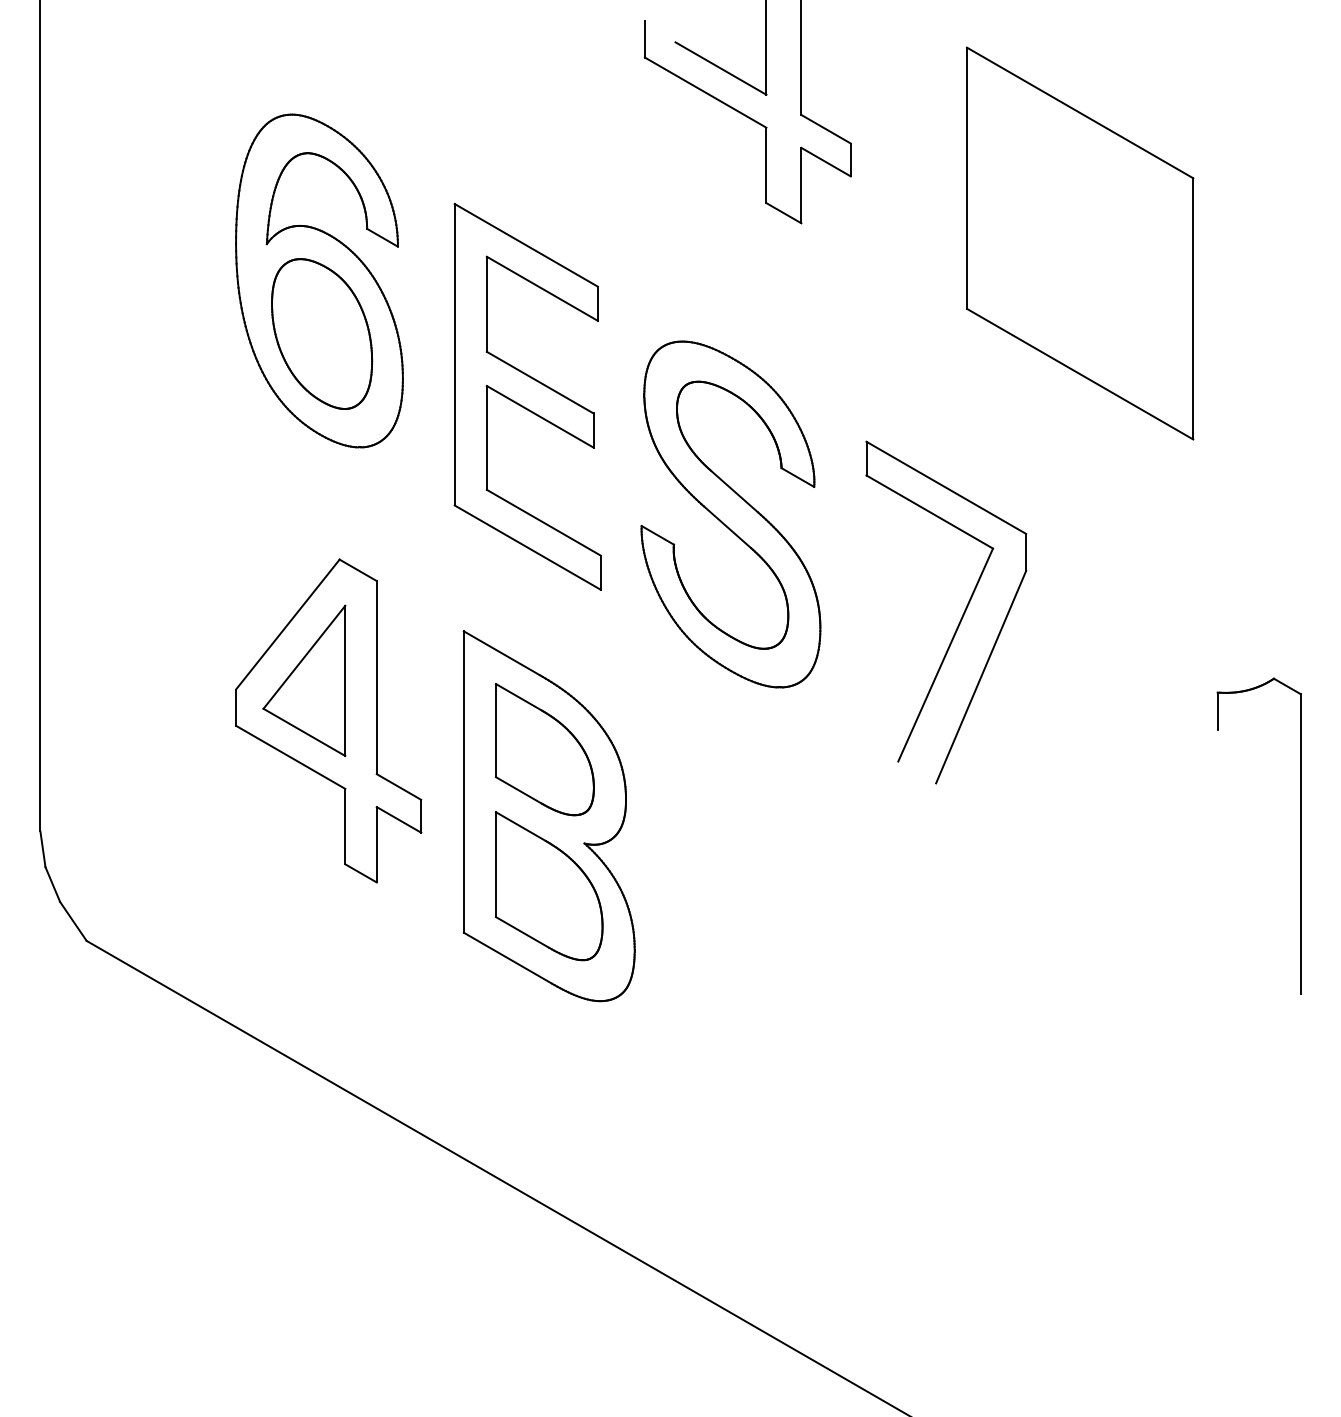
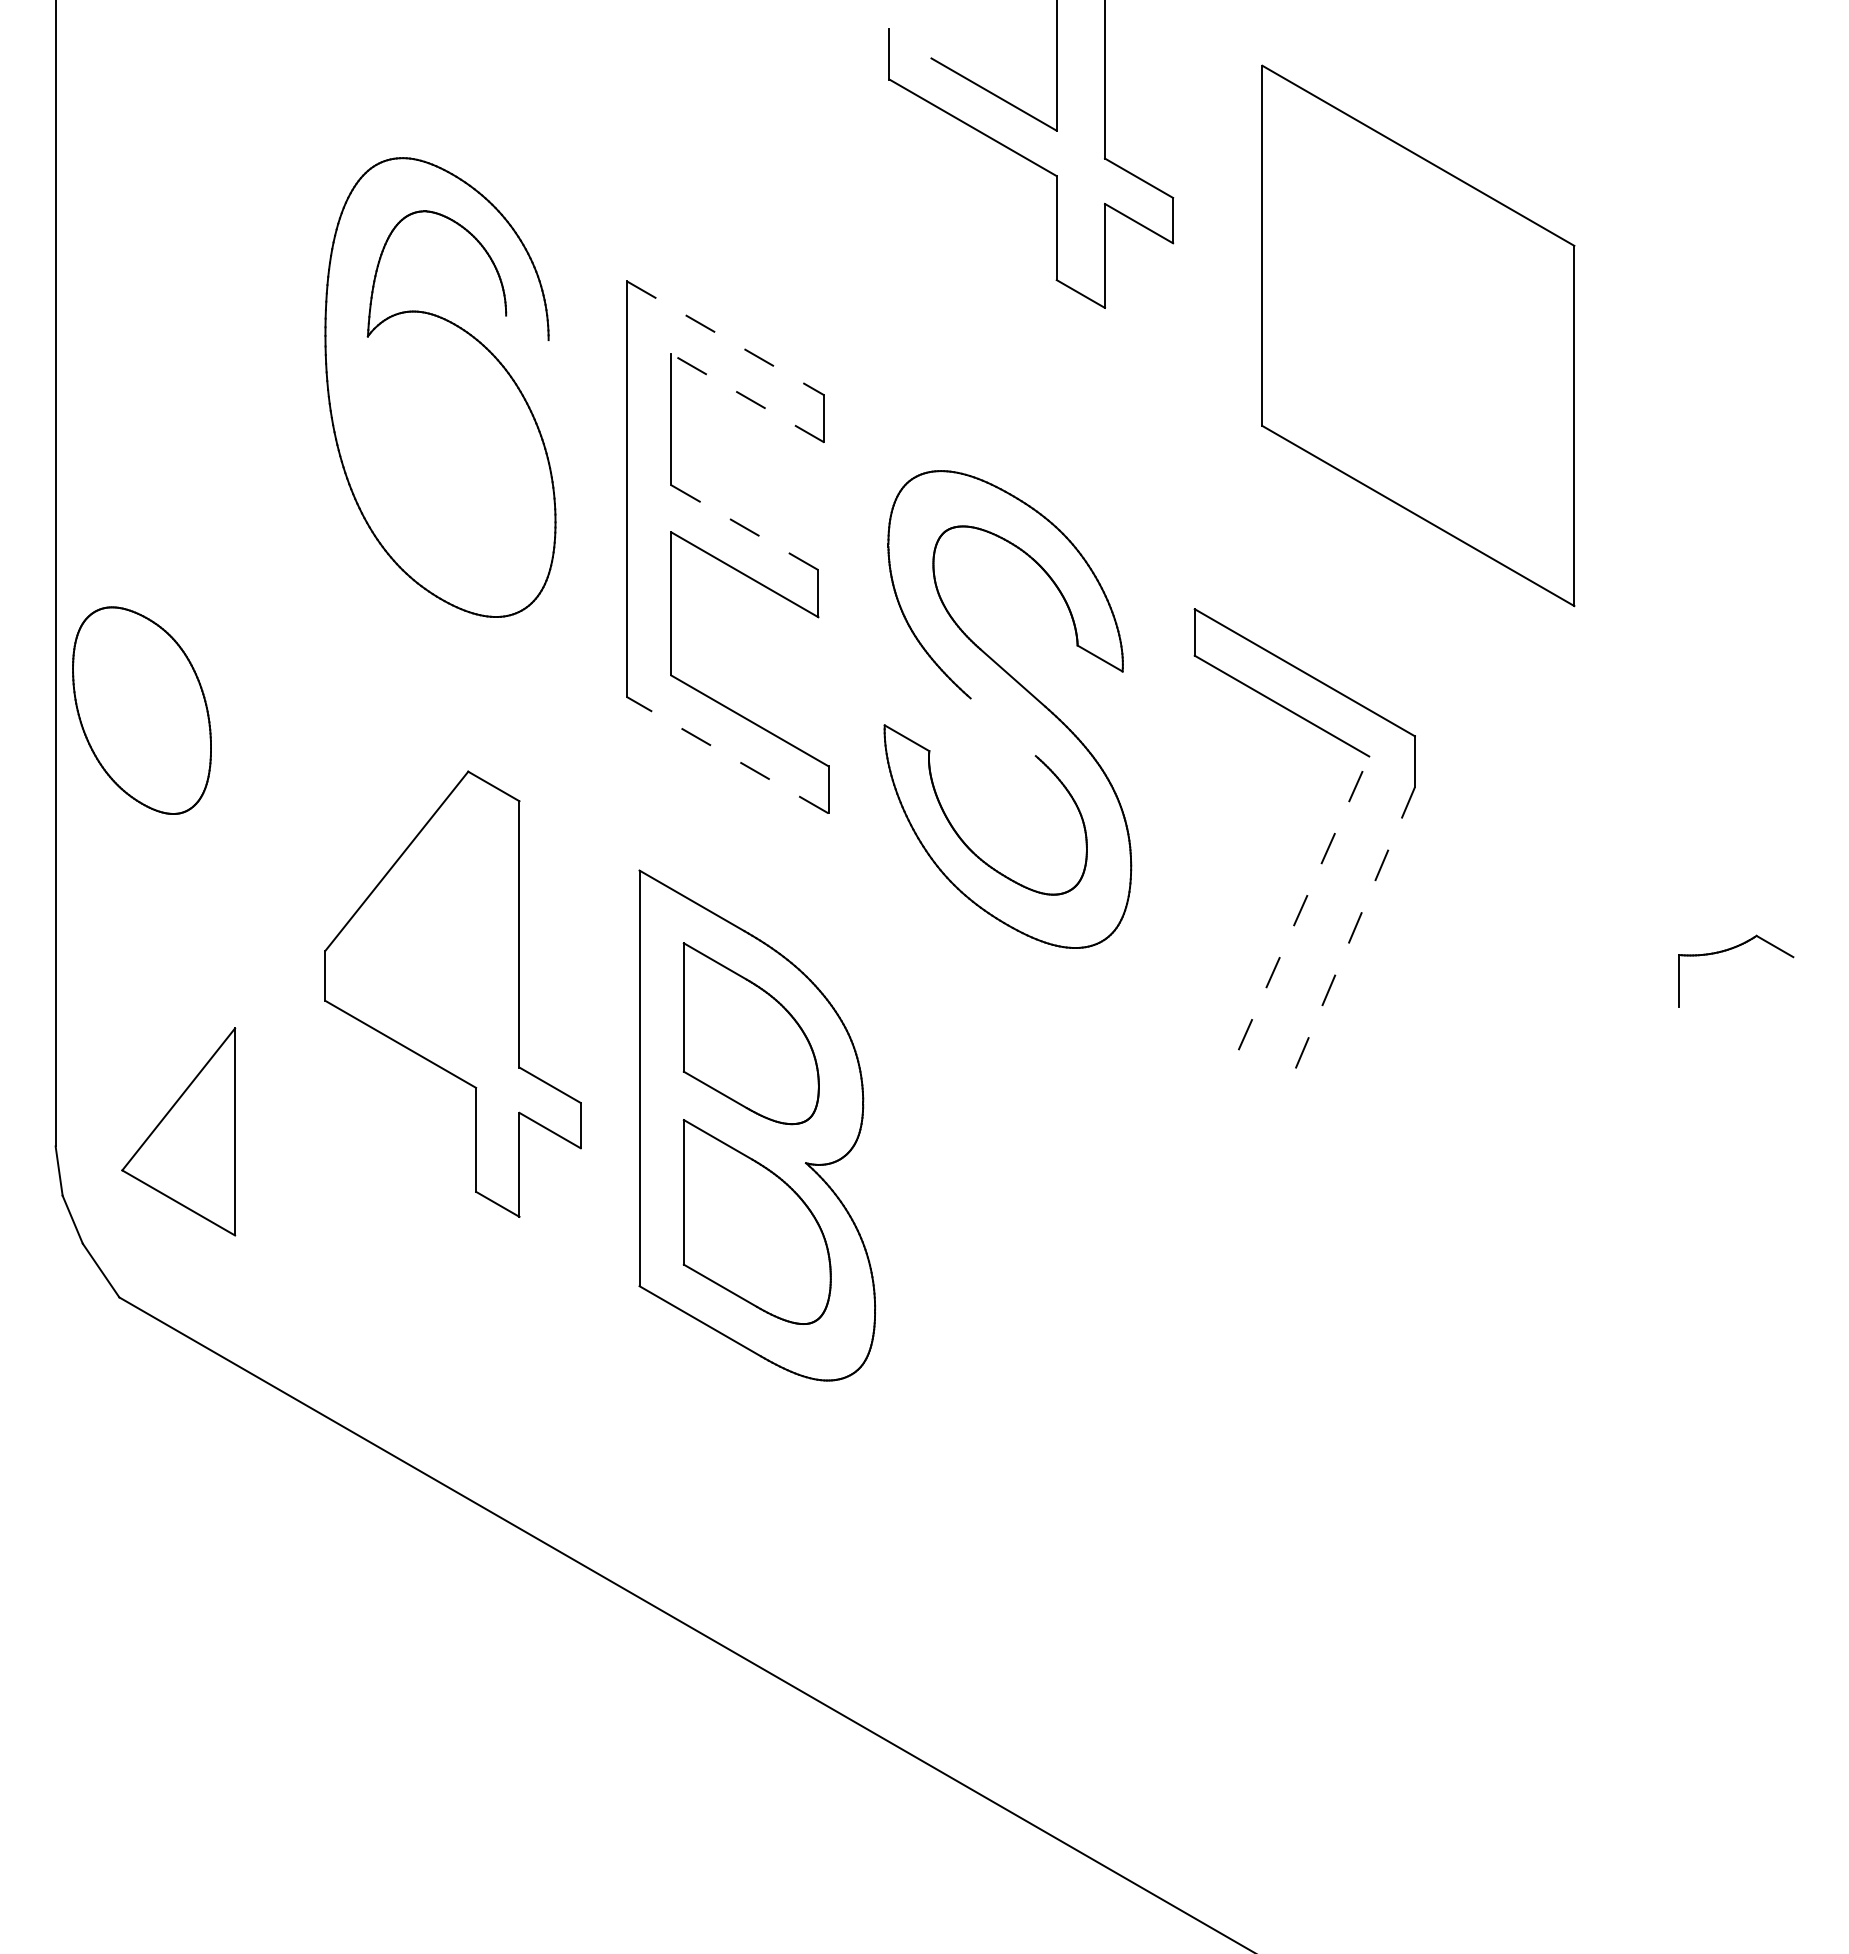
line: (382, 237) -> (527, 327), removed
part: (1080, 243) -> (1418, 335), moved
line: (526, 245) -> (725, 338), solid -> dashed
line: (542, 288) -> (747, 398), solid -> dashed
part: (321, 333) -> (141, 710), moved
line: (539, 382) -> (744, 527), solid -> dashed
line: (727, 527) -> (1002, 727), removed
line: (527, 547) -> (727, 754), solid -> dashed
line: (945, 655) -> (1303, 903), solid -> dashed
line: (980, 677) -> (1352, 934), solid -> dashed
part: (304, 680) -> (178, 1131), moved
line: (1300, 843) -> (1793, 1163), removed

